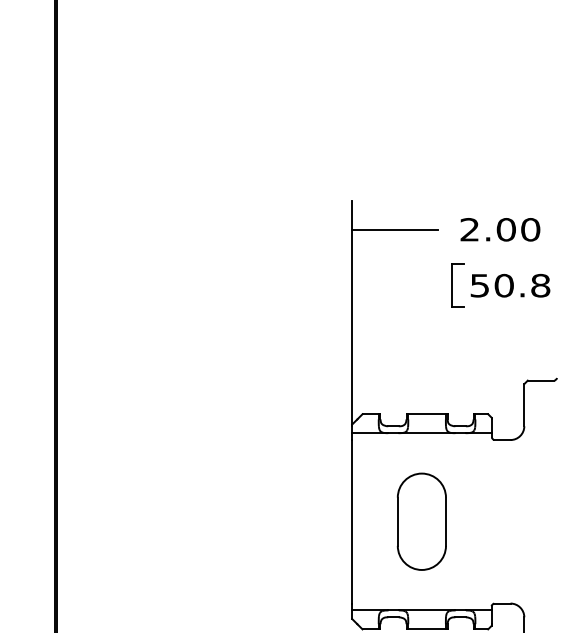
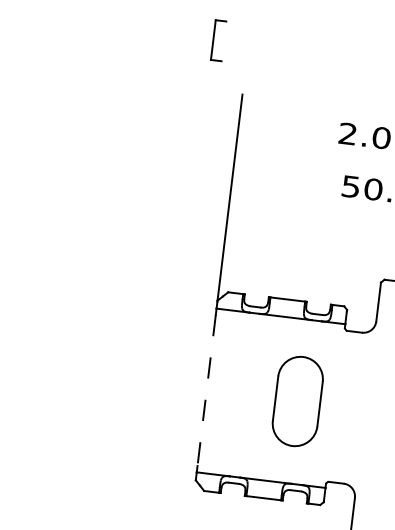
line: (394, 230) -> (278, 126), removed
part: (457, 285) -> (218, 40), moved
line: (352, 521) -> (206, 390), solid -> dashed
part: (421, 521) -> (297, 401), moved

